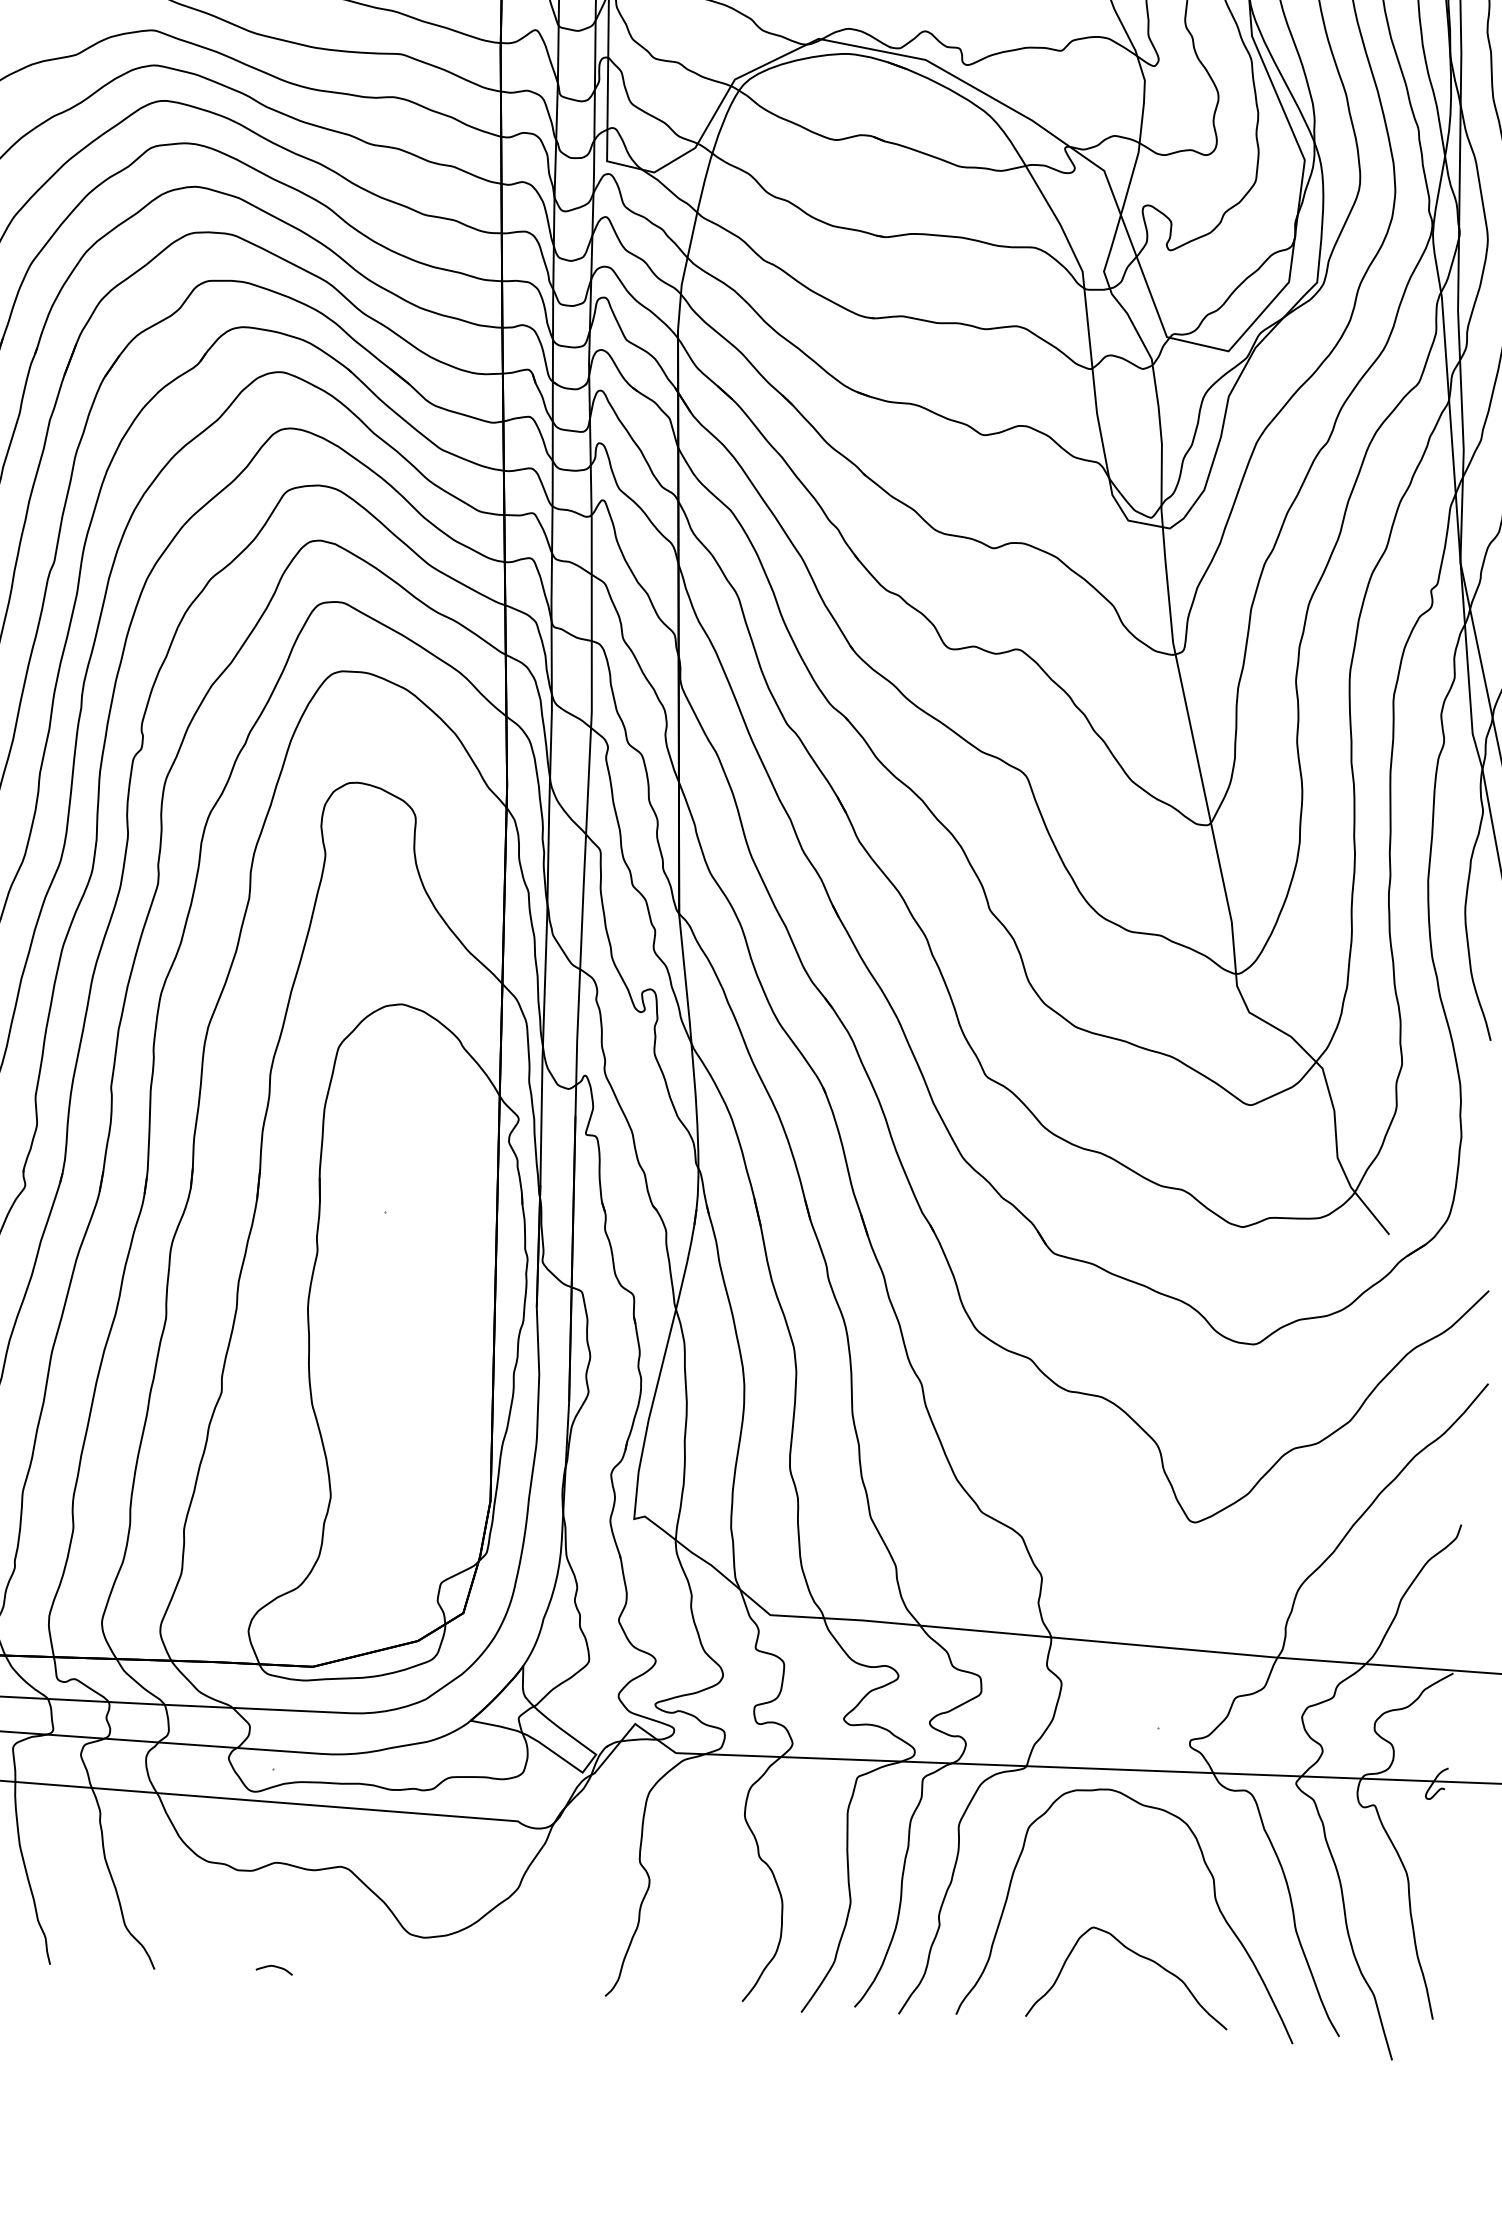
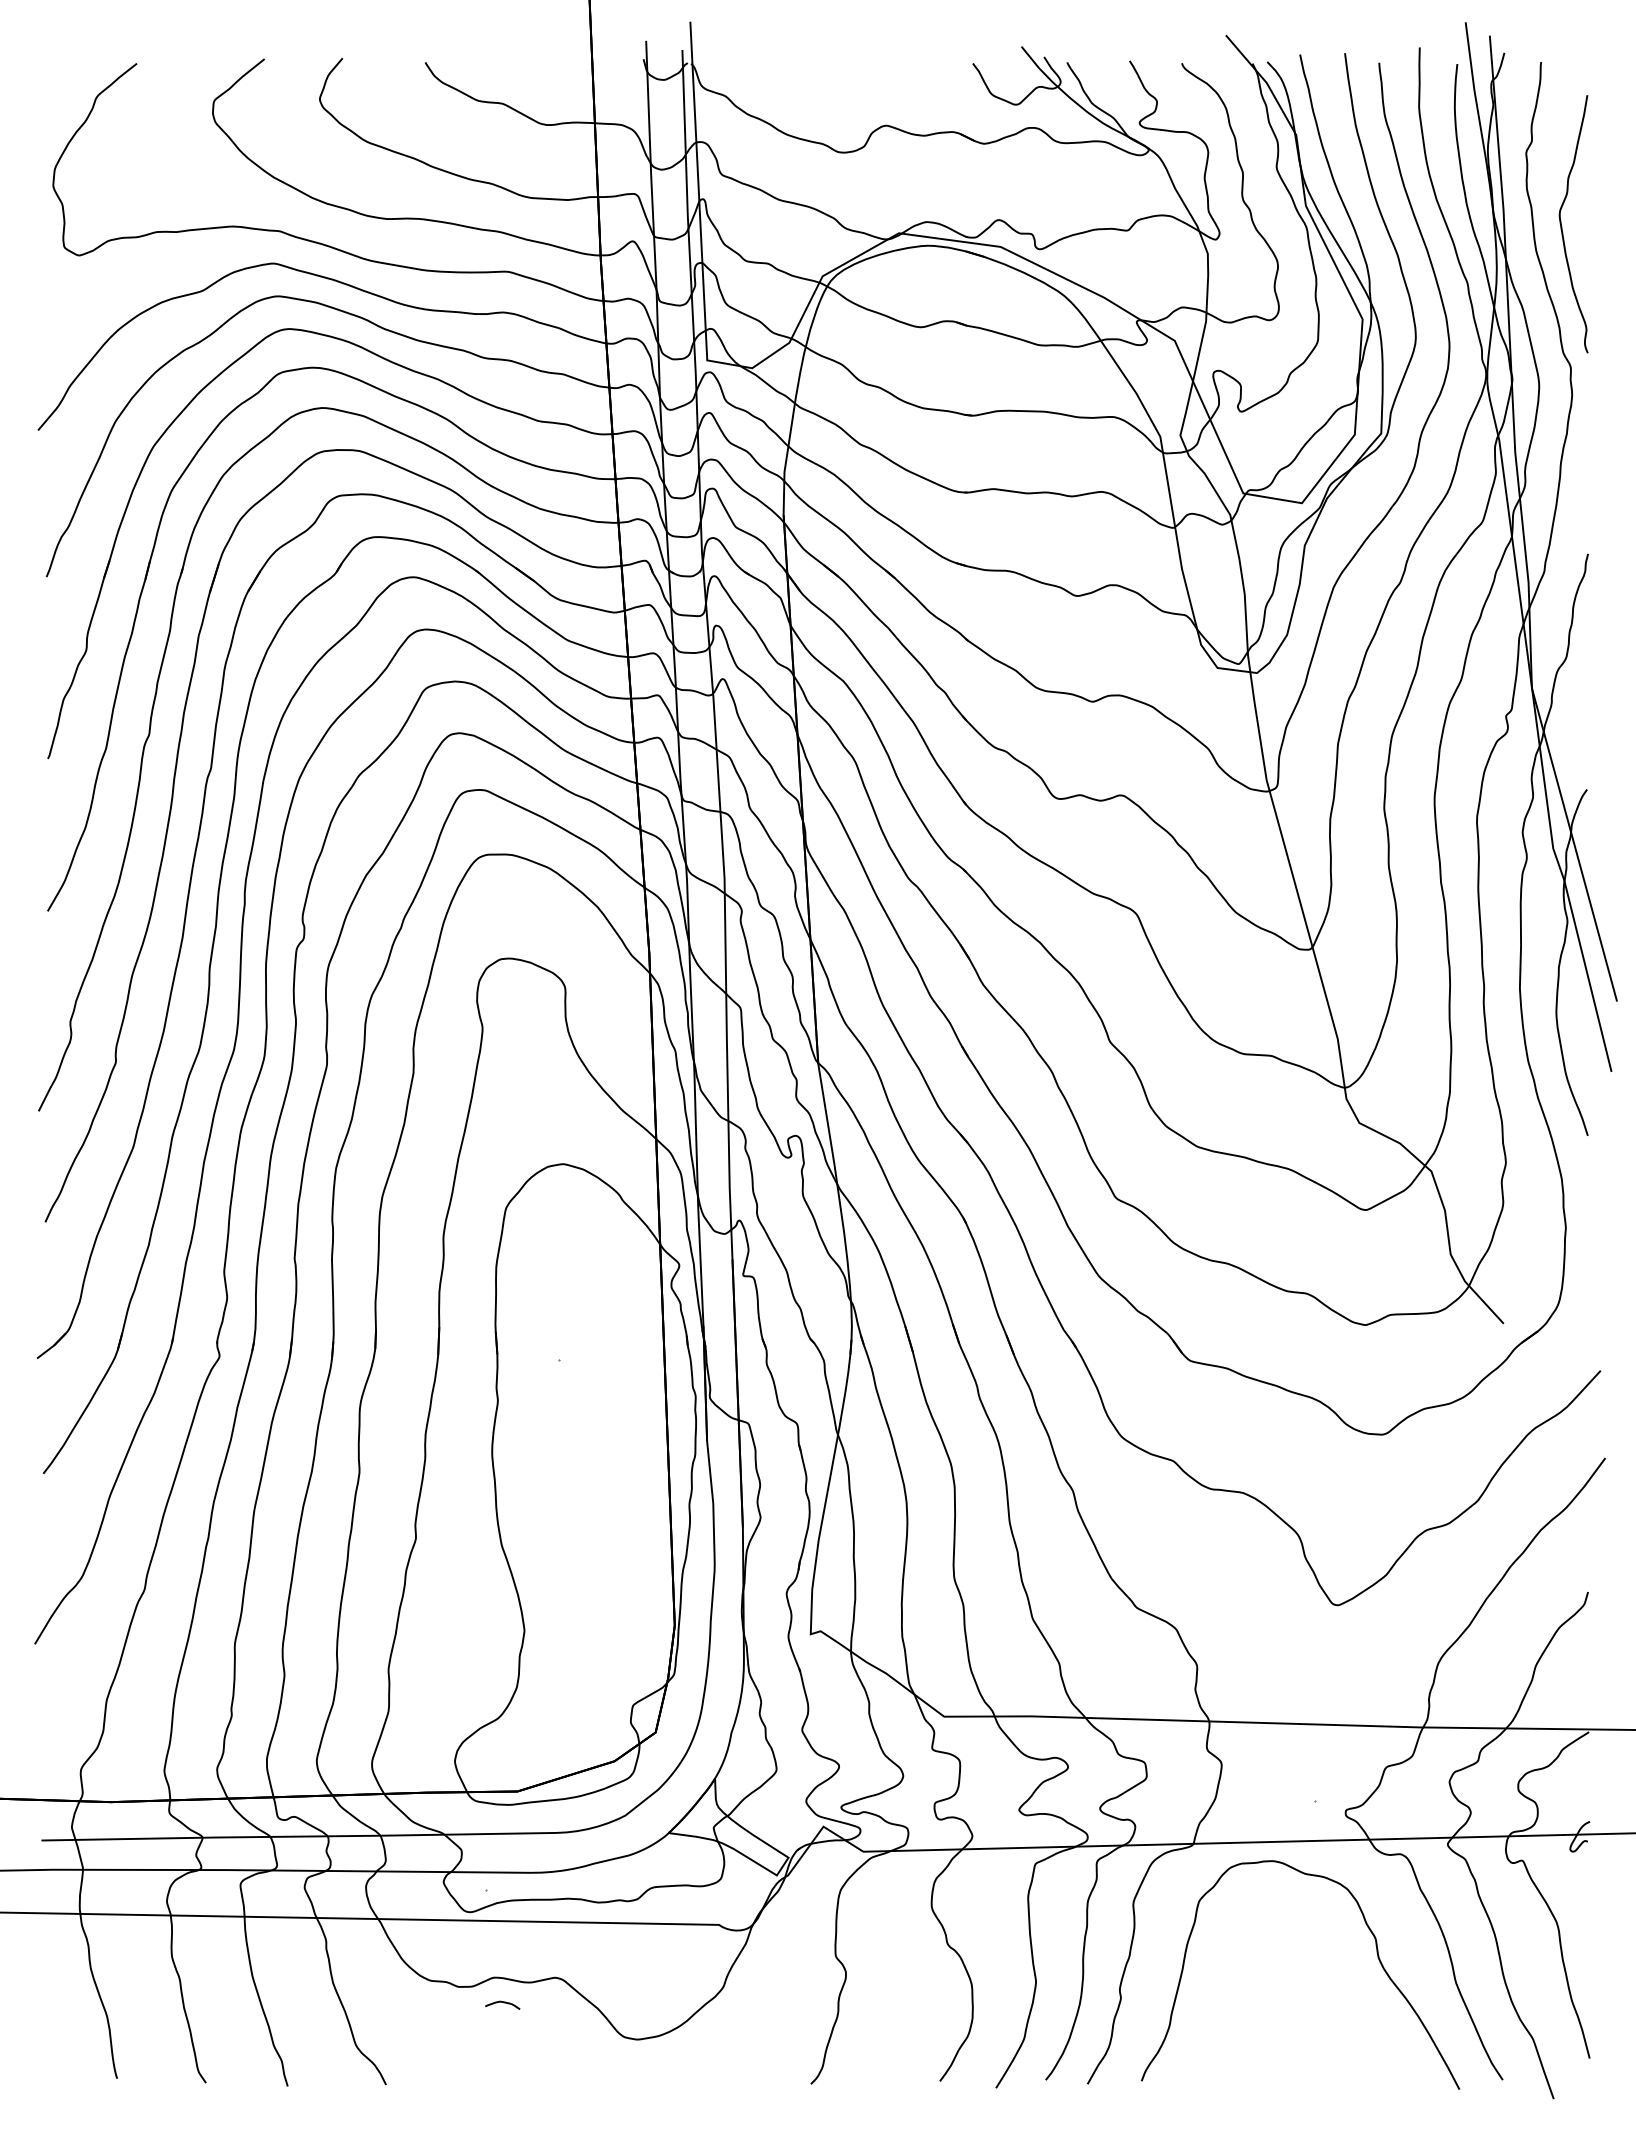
curve: (1139, 1956) -> (1310, 2016), removed
curve: (275, 1967) -> (503, 2003), moved

